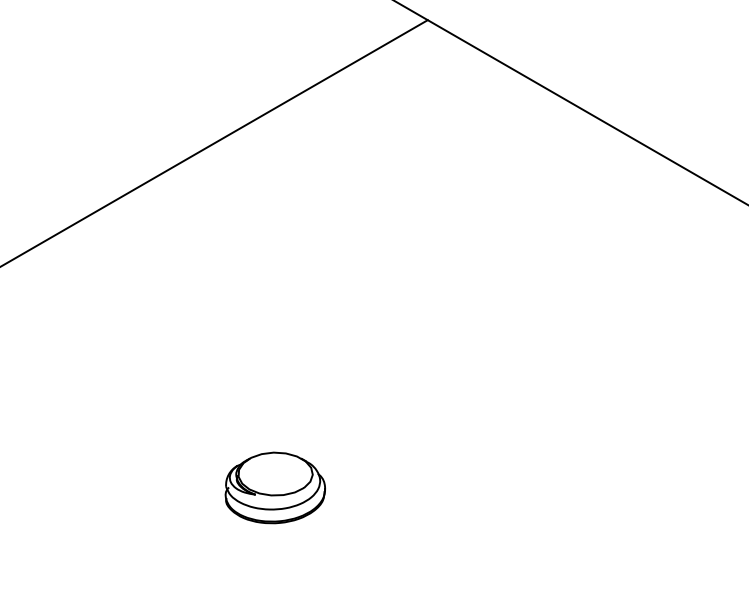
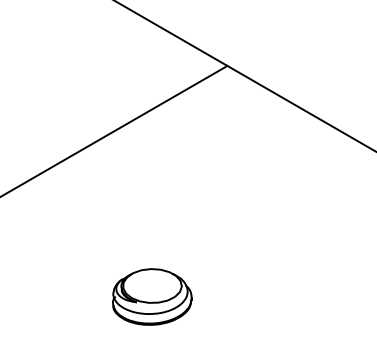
part: (273, 486) -> (151, 296), size x1.6

